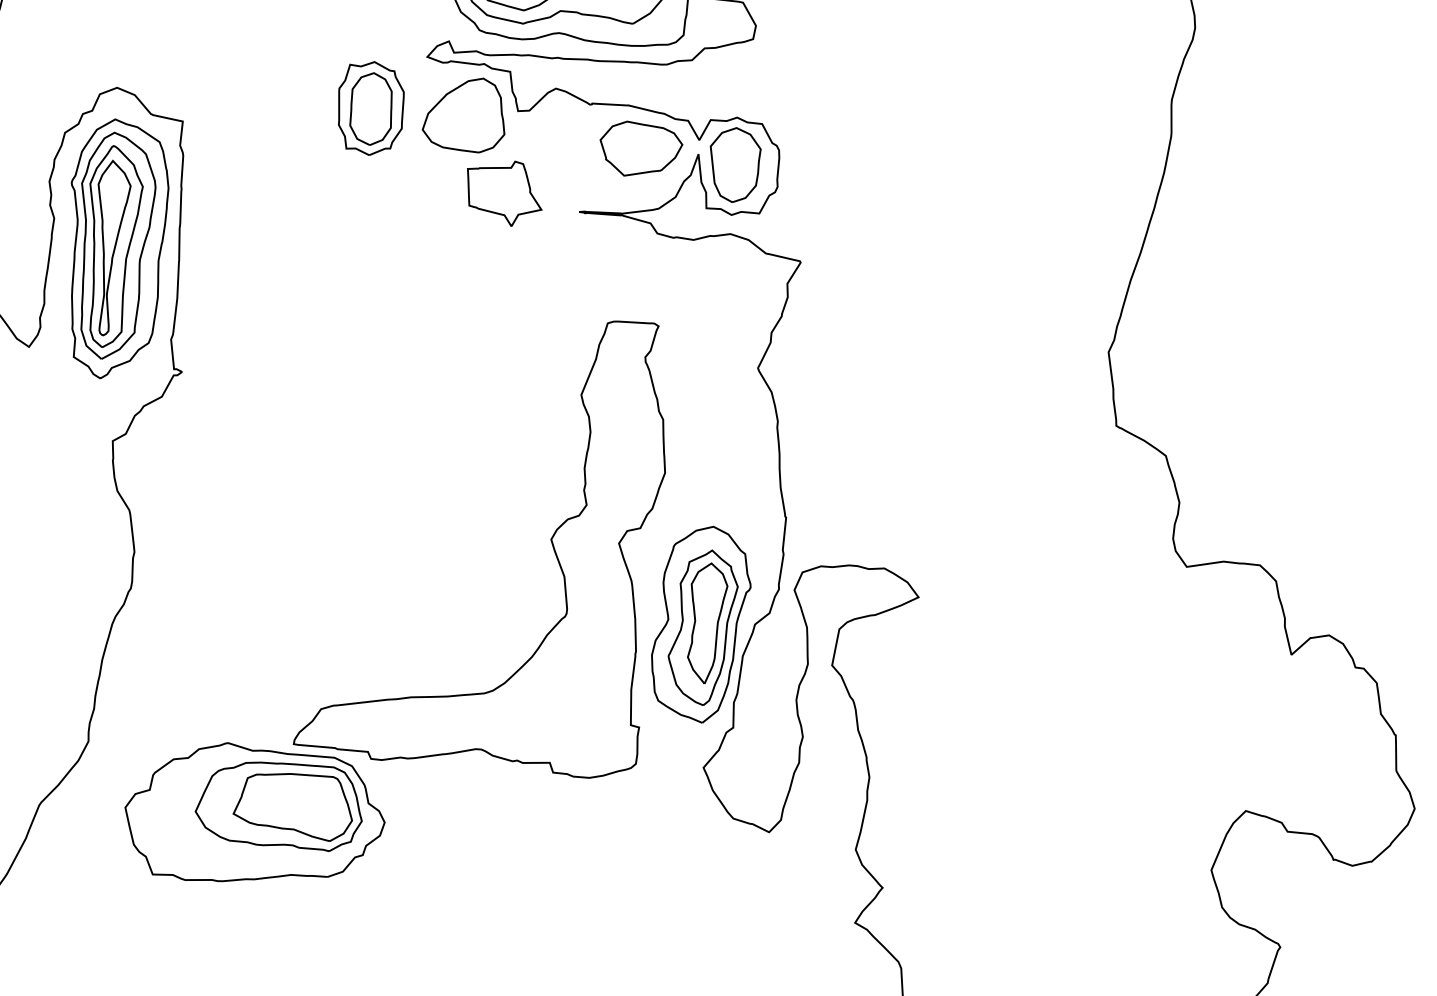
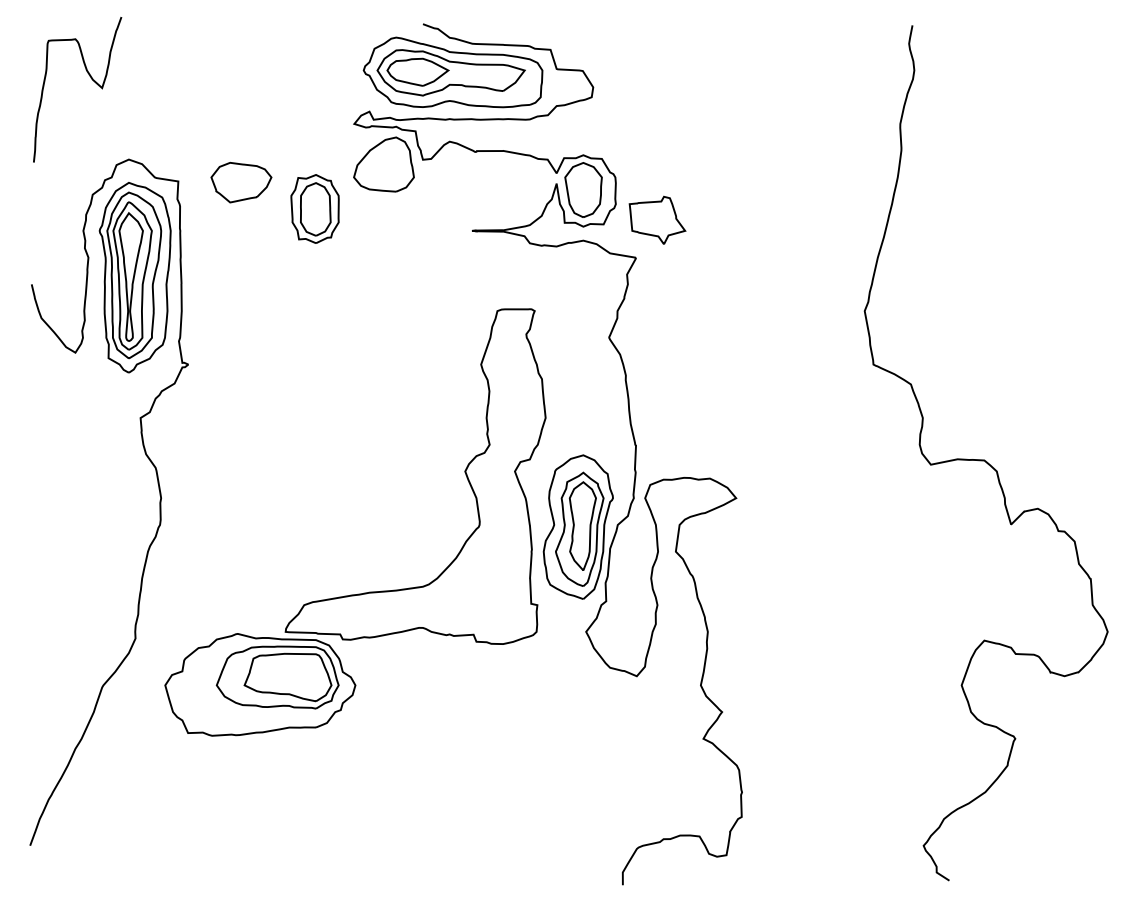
part: (369, 107) -> (314, 208), moved
part: (641, 149) -> (241, 182), moved
part: (504, 192) -> (657, 219), moved

